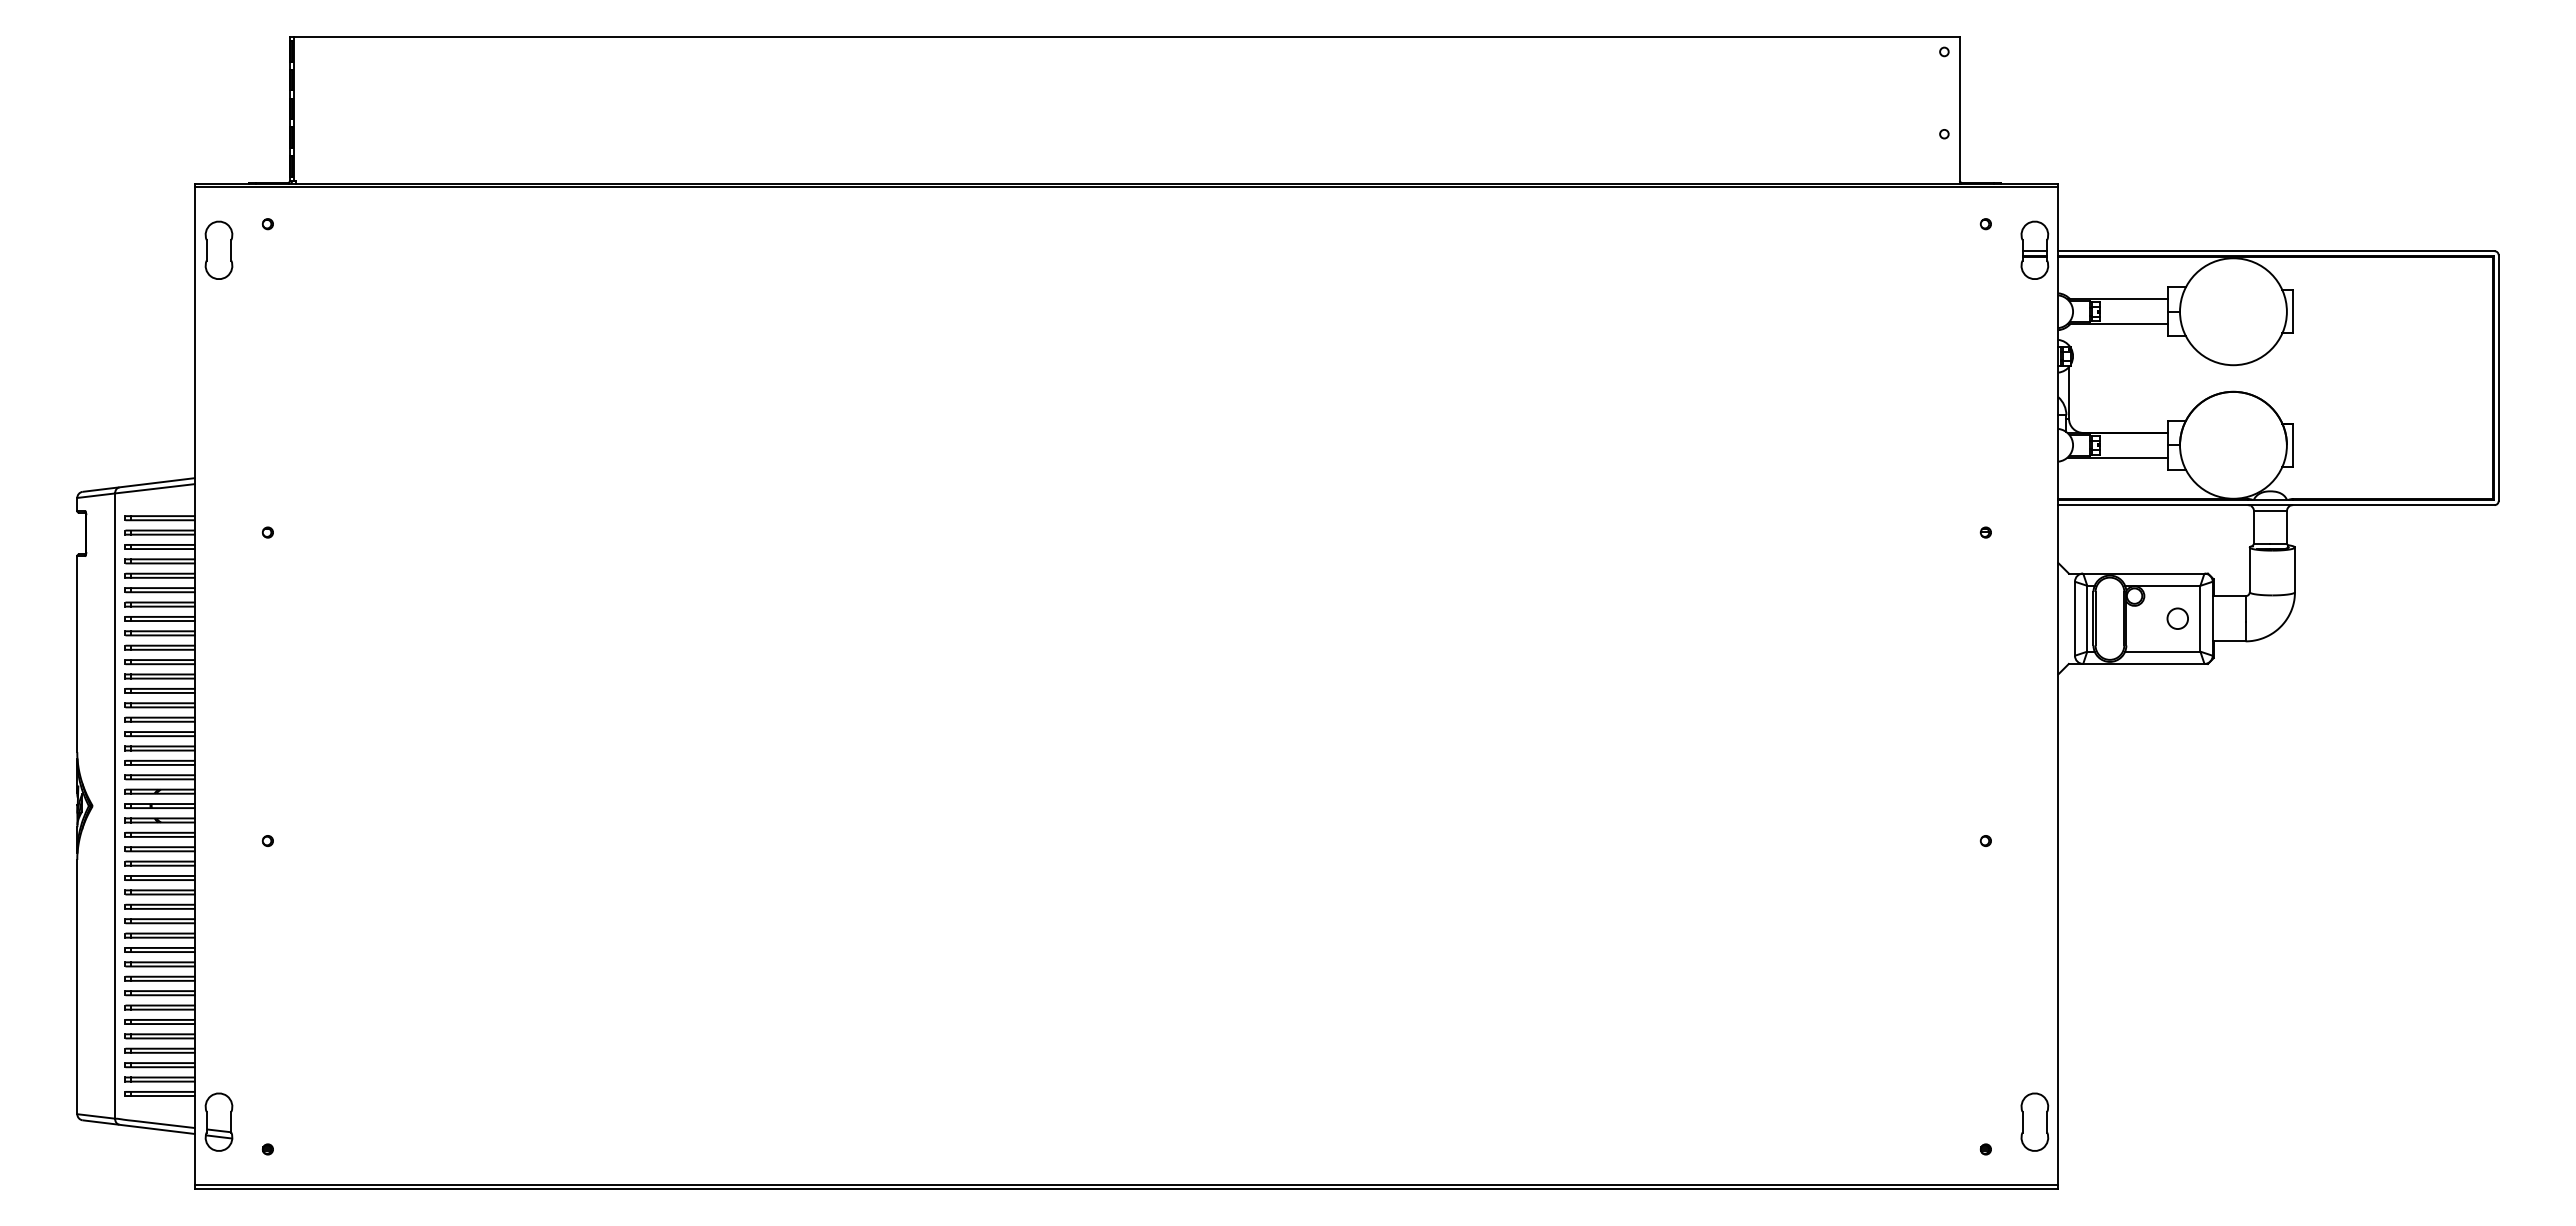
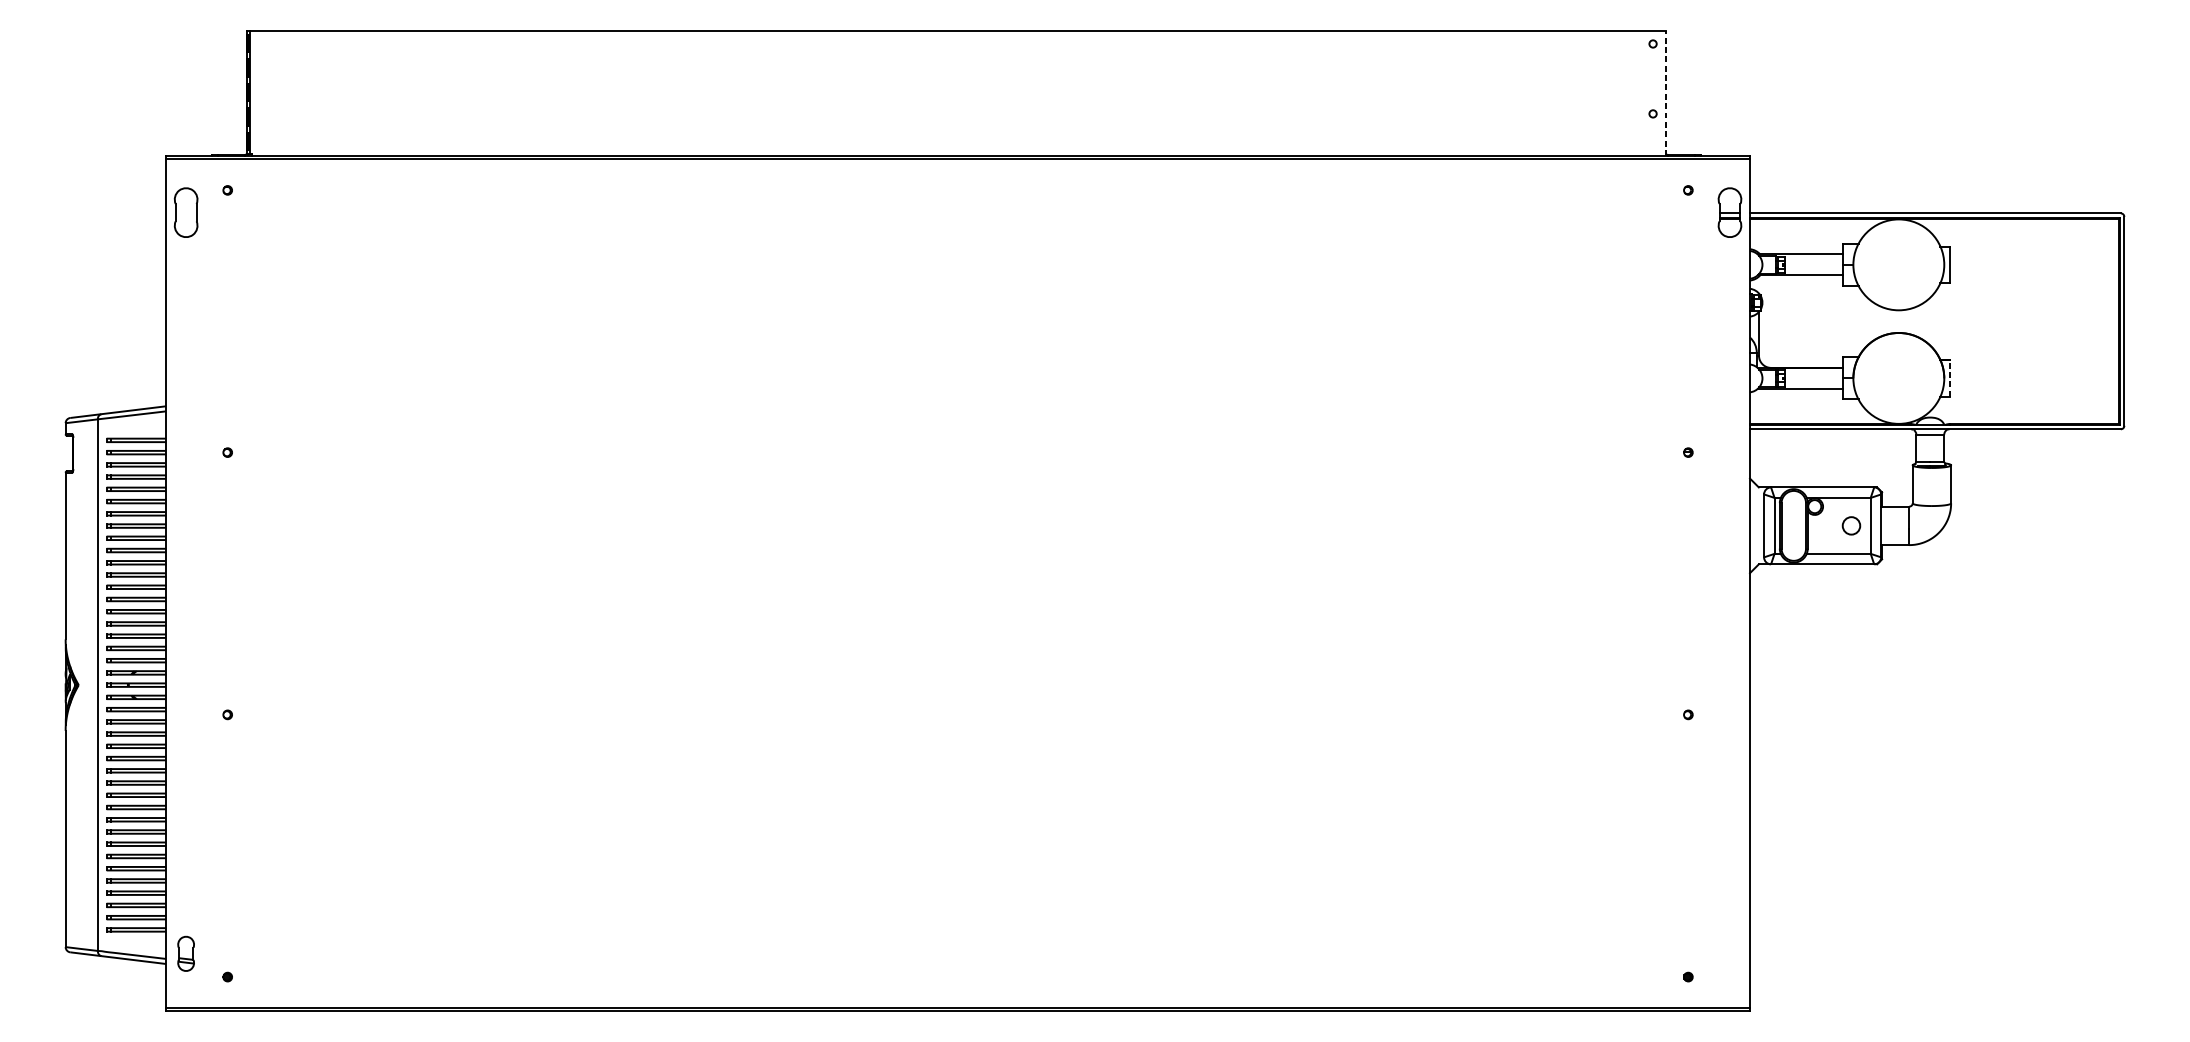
line: (1959, 109) -> (1665, 92), solid -> dashed
line: (2293, 445) -> (1949, 378), solid -> dashed
part: (218, 1121) -> (185, 953), size x0.7
part: (2034, 1121) -> (1729, 953), removed

